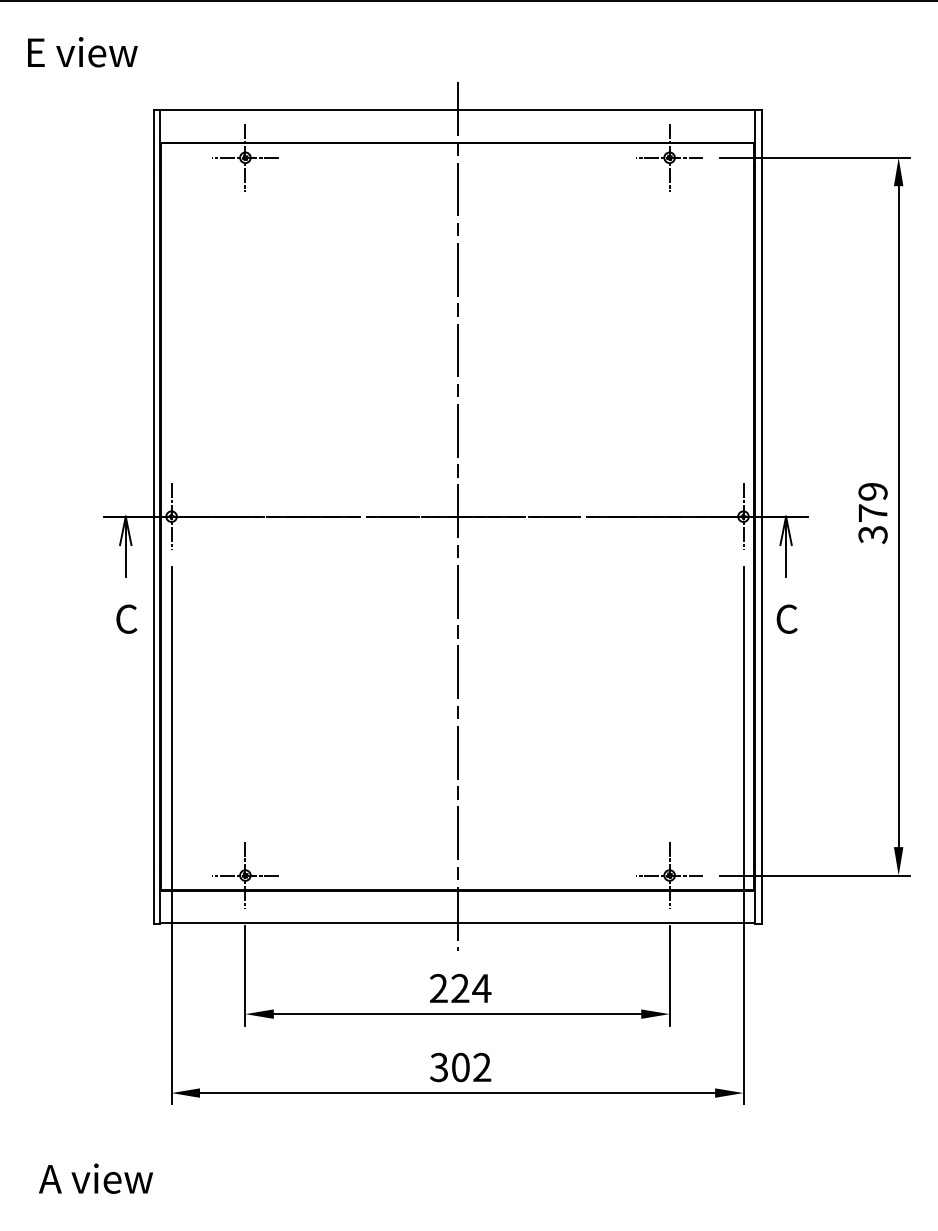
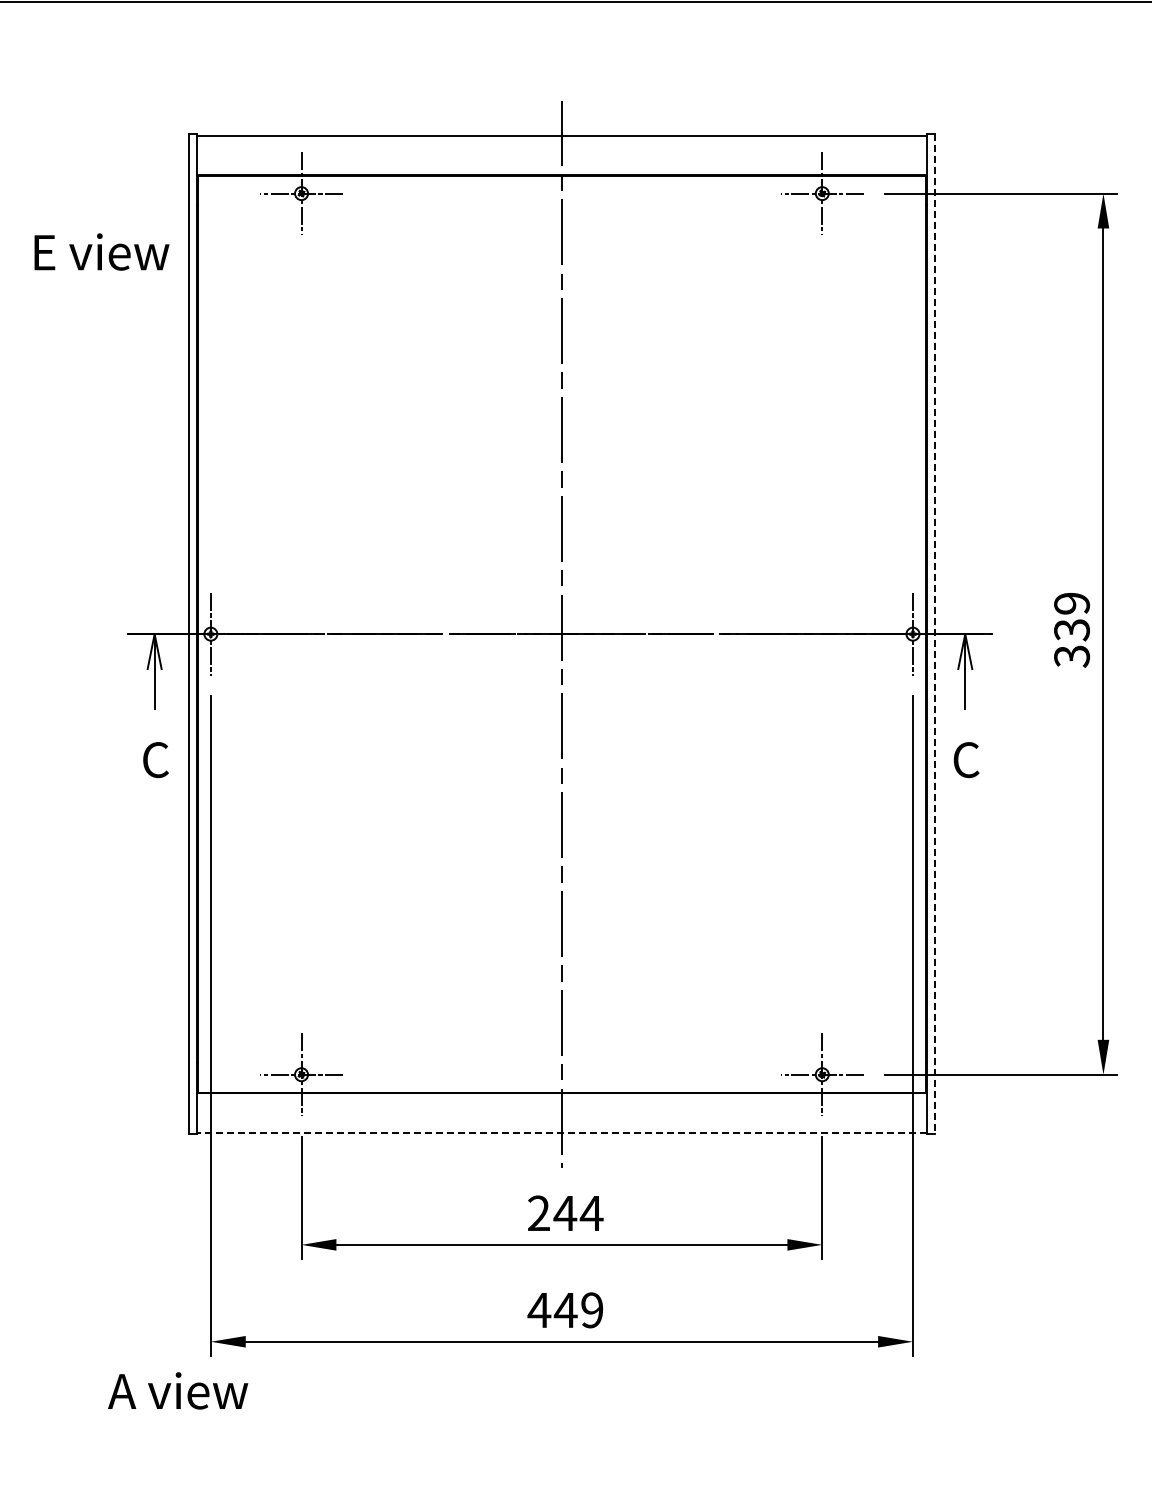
text: (82, 51) -> (101, 251), moved
text: (873, 513) -> (1072, 630), 379 -> 339
line: (761, 516) -> (935, 634), solid -> dashed
line: (457, 922) -> (561, 1132), solid -> dashed
text: (460, 987) -> (565, 1212), 224 -> 244
text: (460, 1067) -> (565, 1310), 302 -> 449
text: (96, 1178) -> (178, 1390), moved

